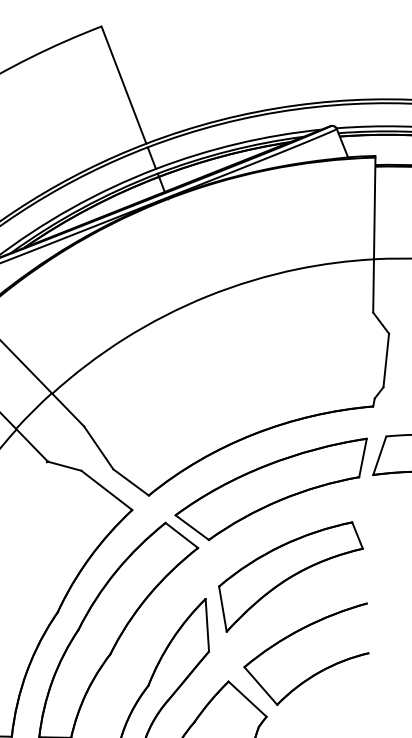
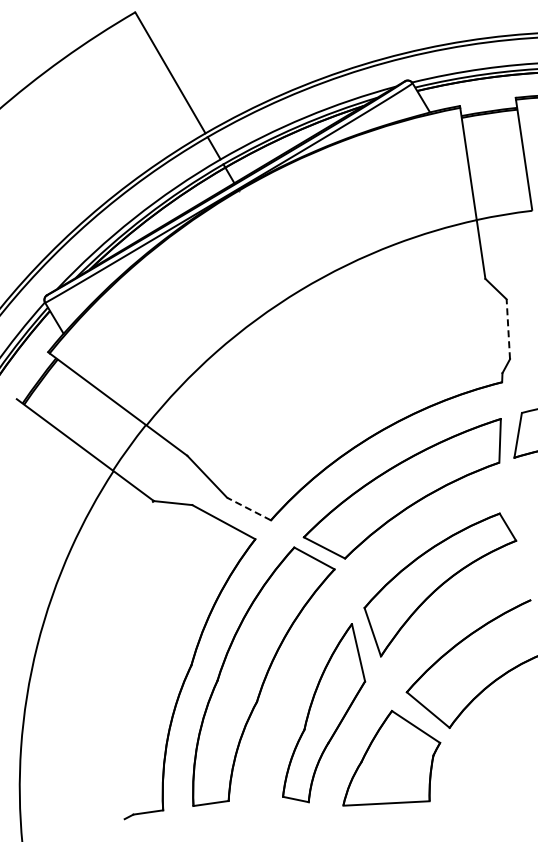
line: (386, 360) -> (508, 329), solid -> dashed
line: (131, 482) -> (249, 509), solid -> dashed

